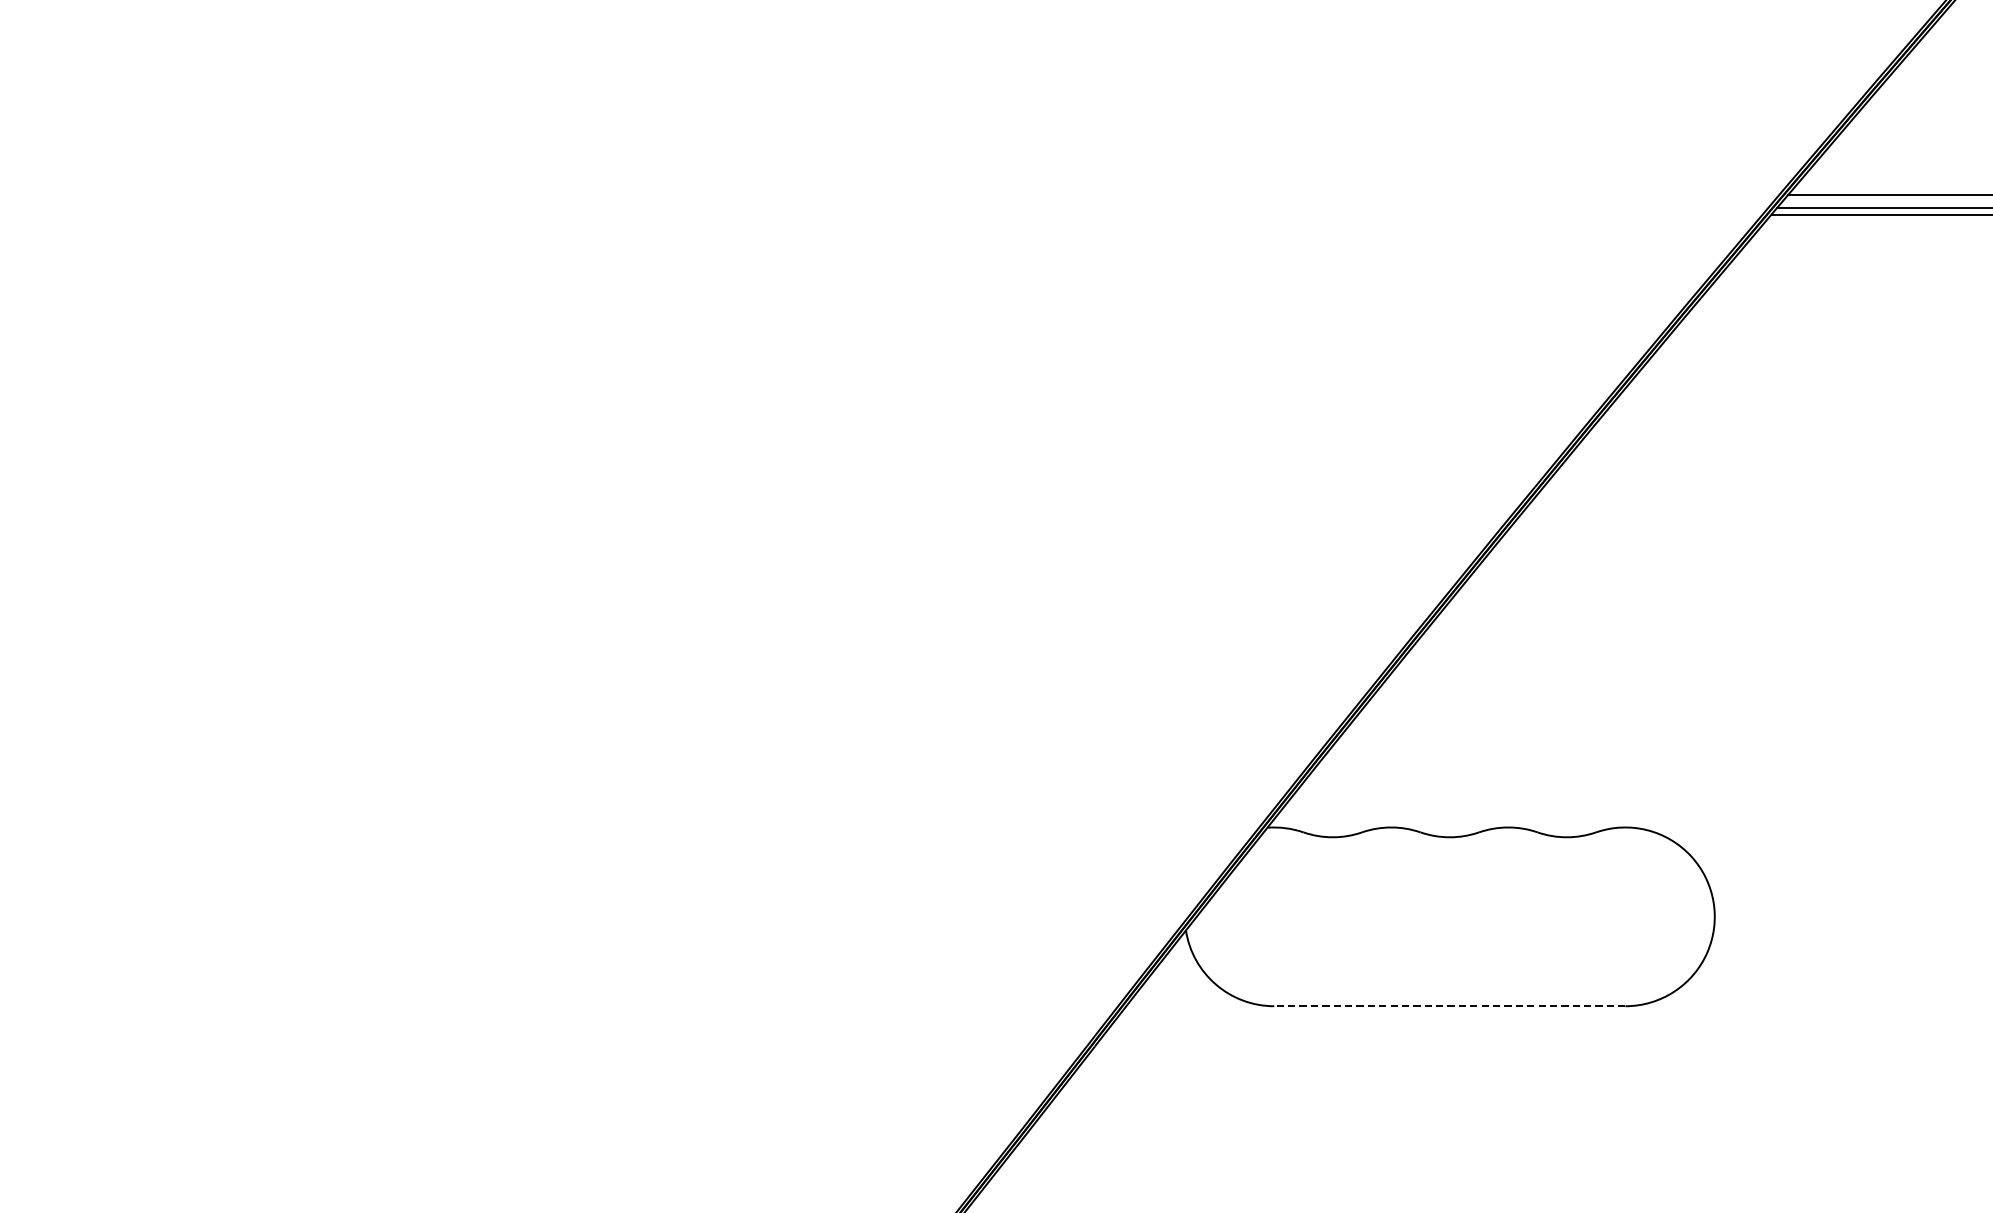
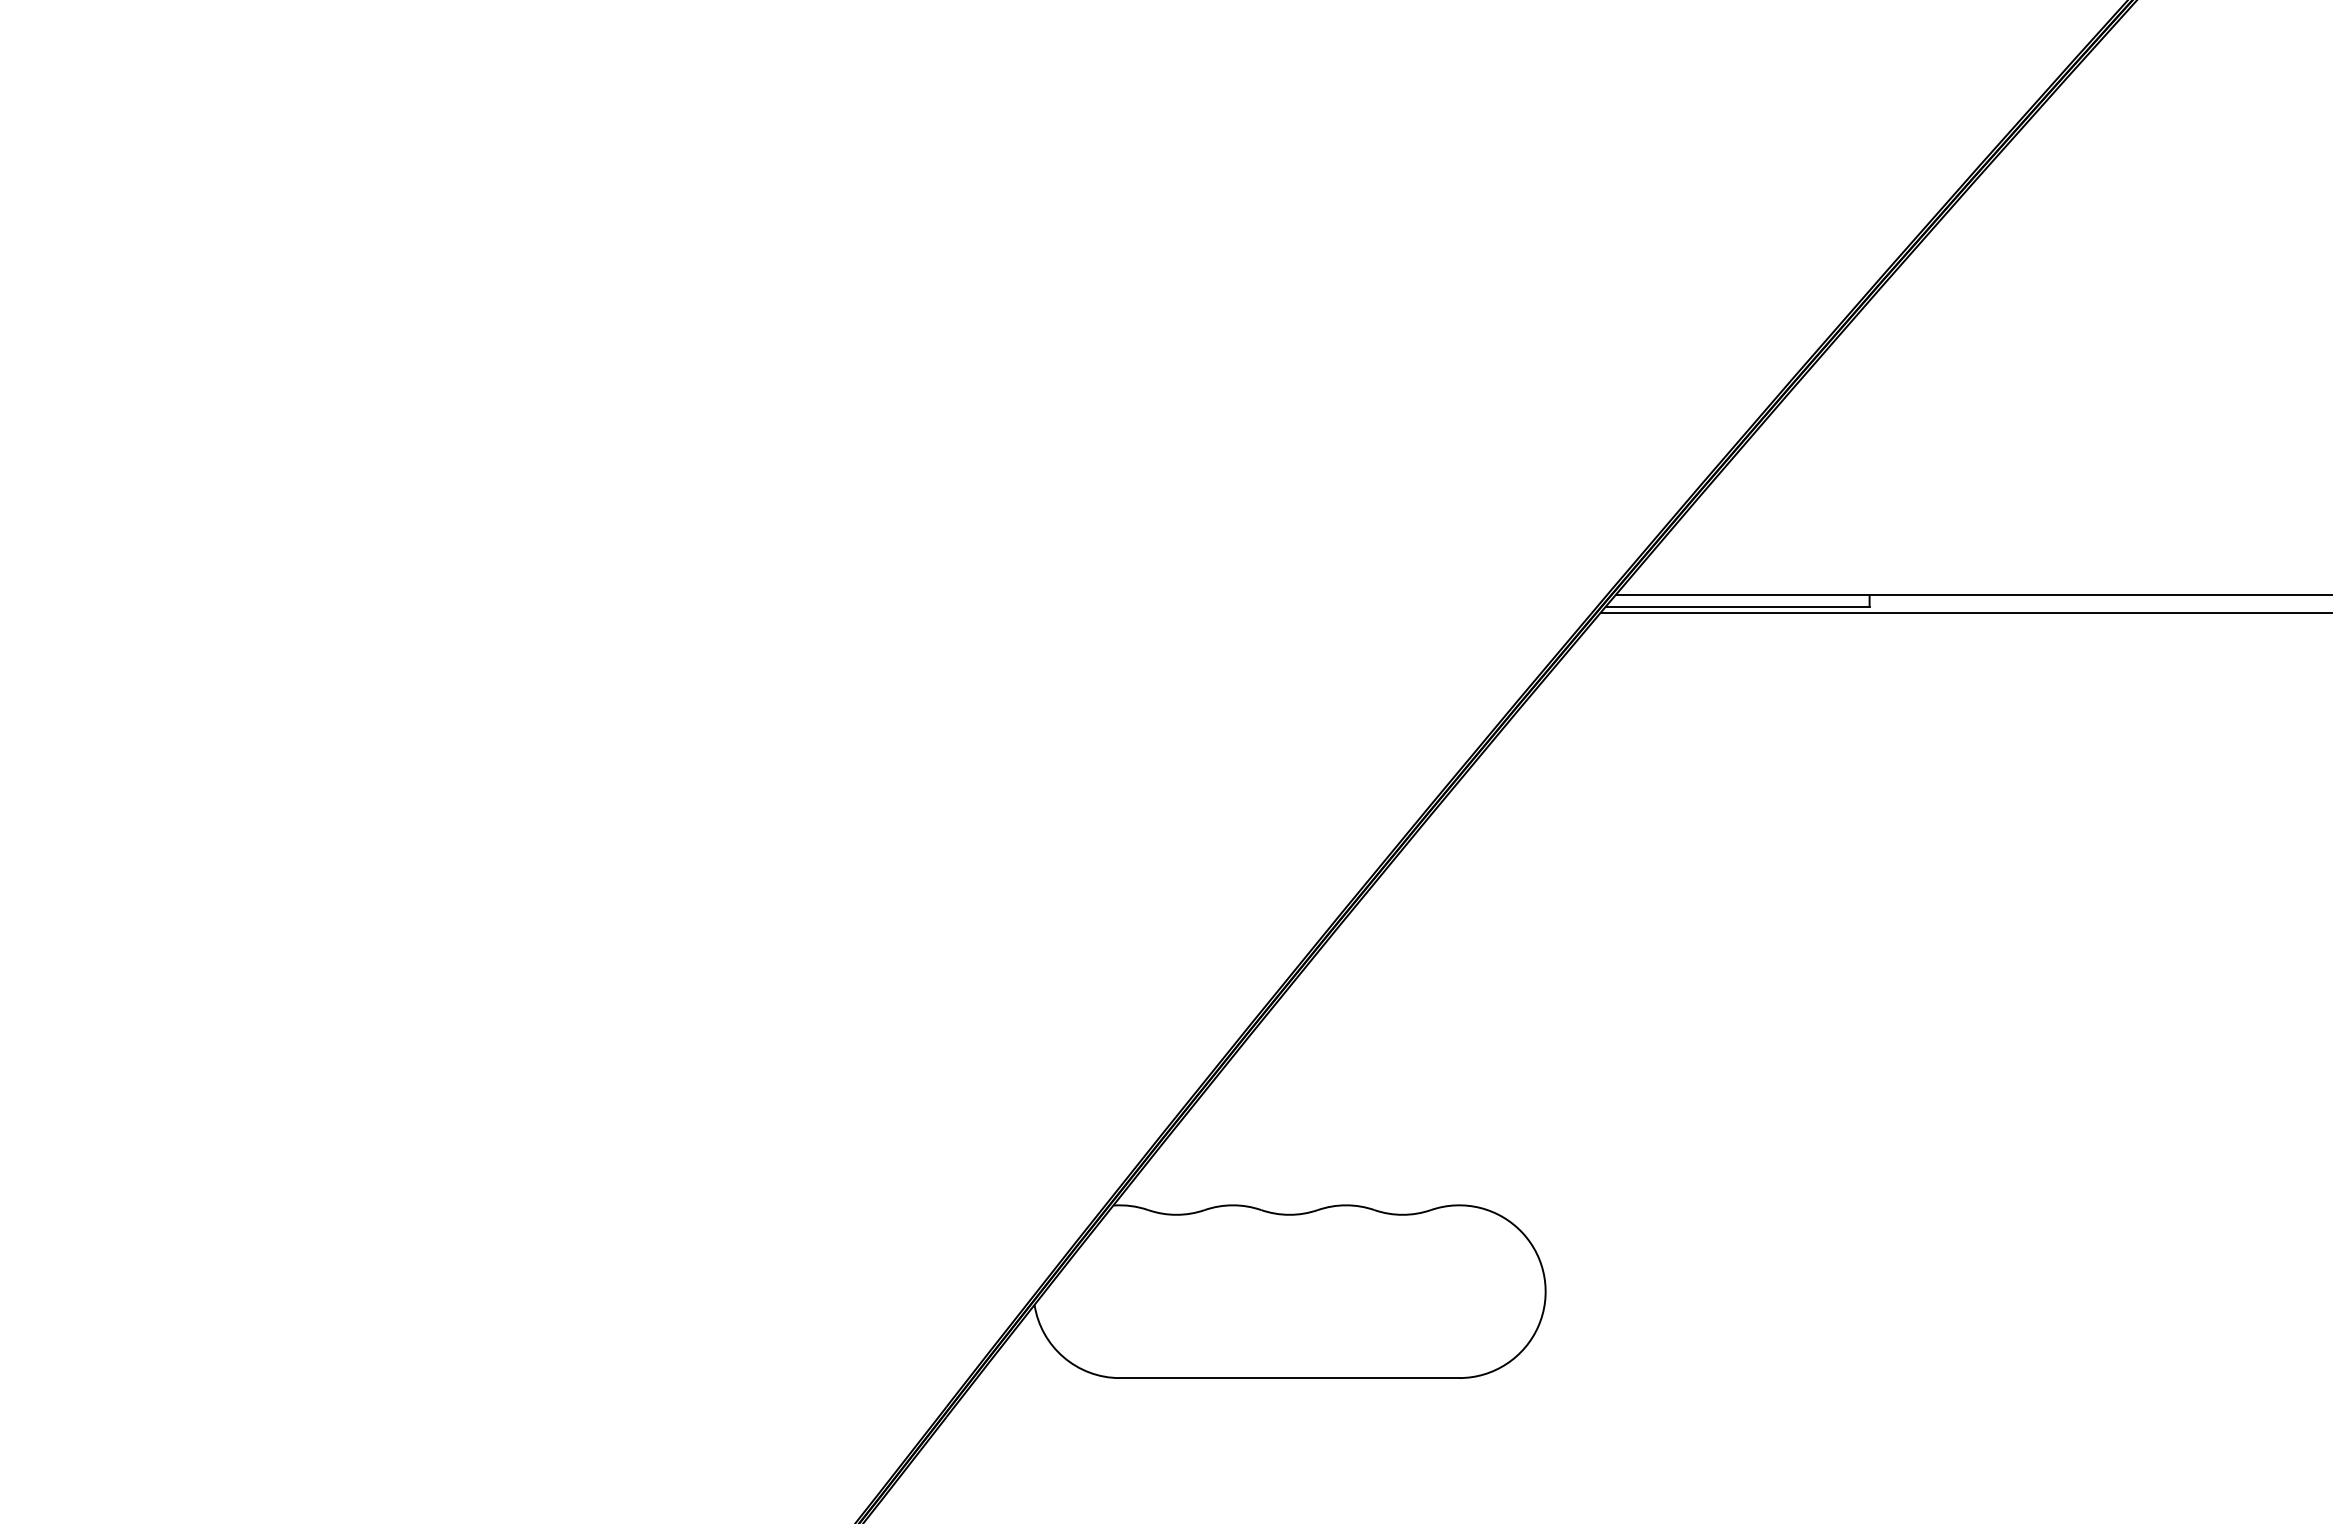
line: (1449, 1006) -> (1289, 1378), dashed -> solid

